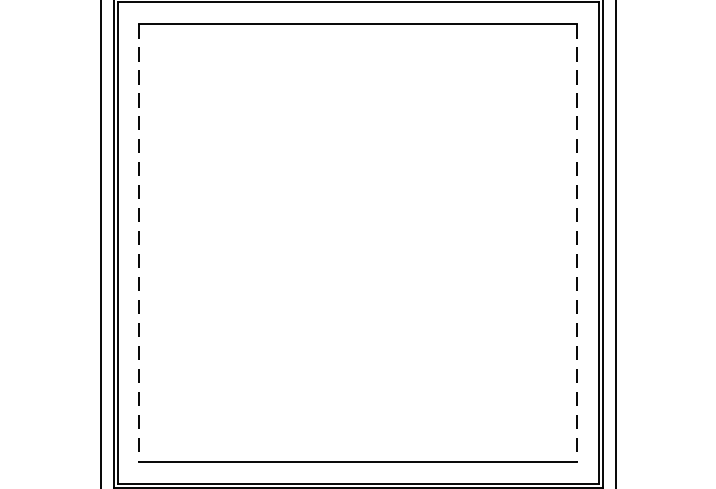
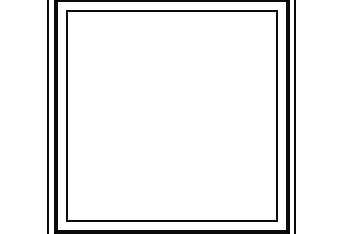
line: (138, 243) -> (66, 116), dashed -> solid
line: (577, 243) -> (276, 116), dashed -> solid

